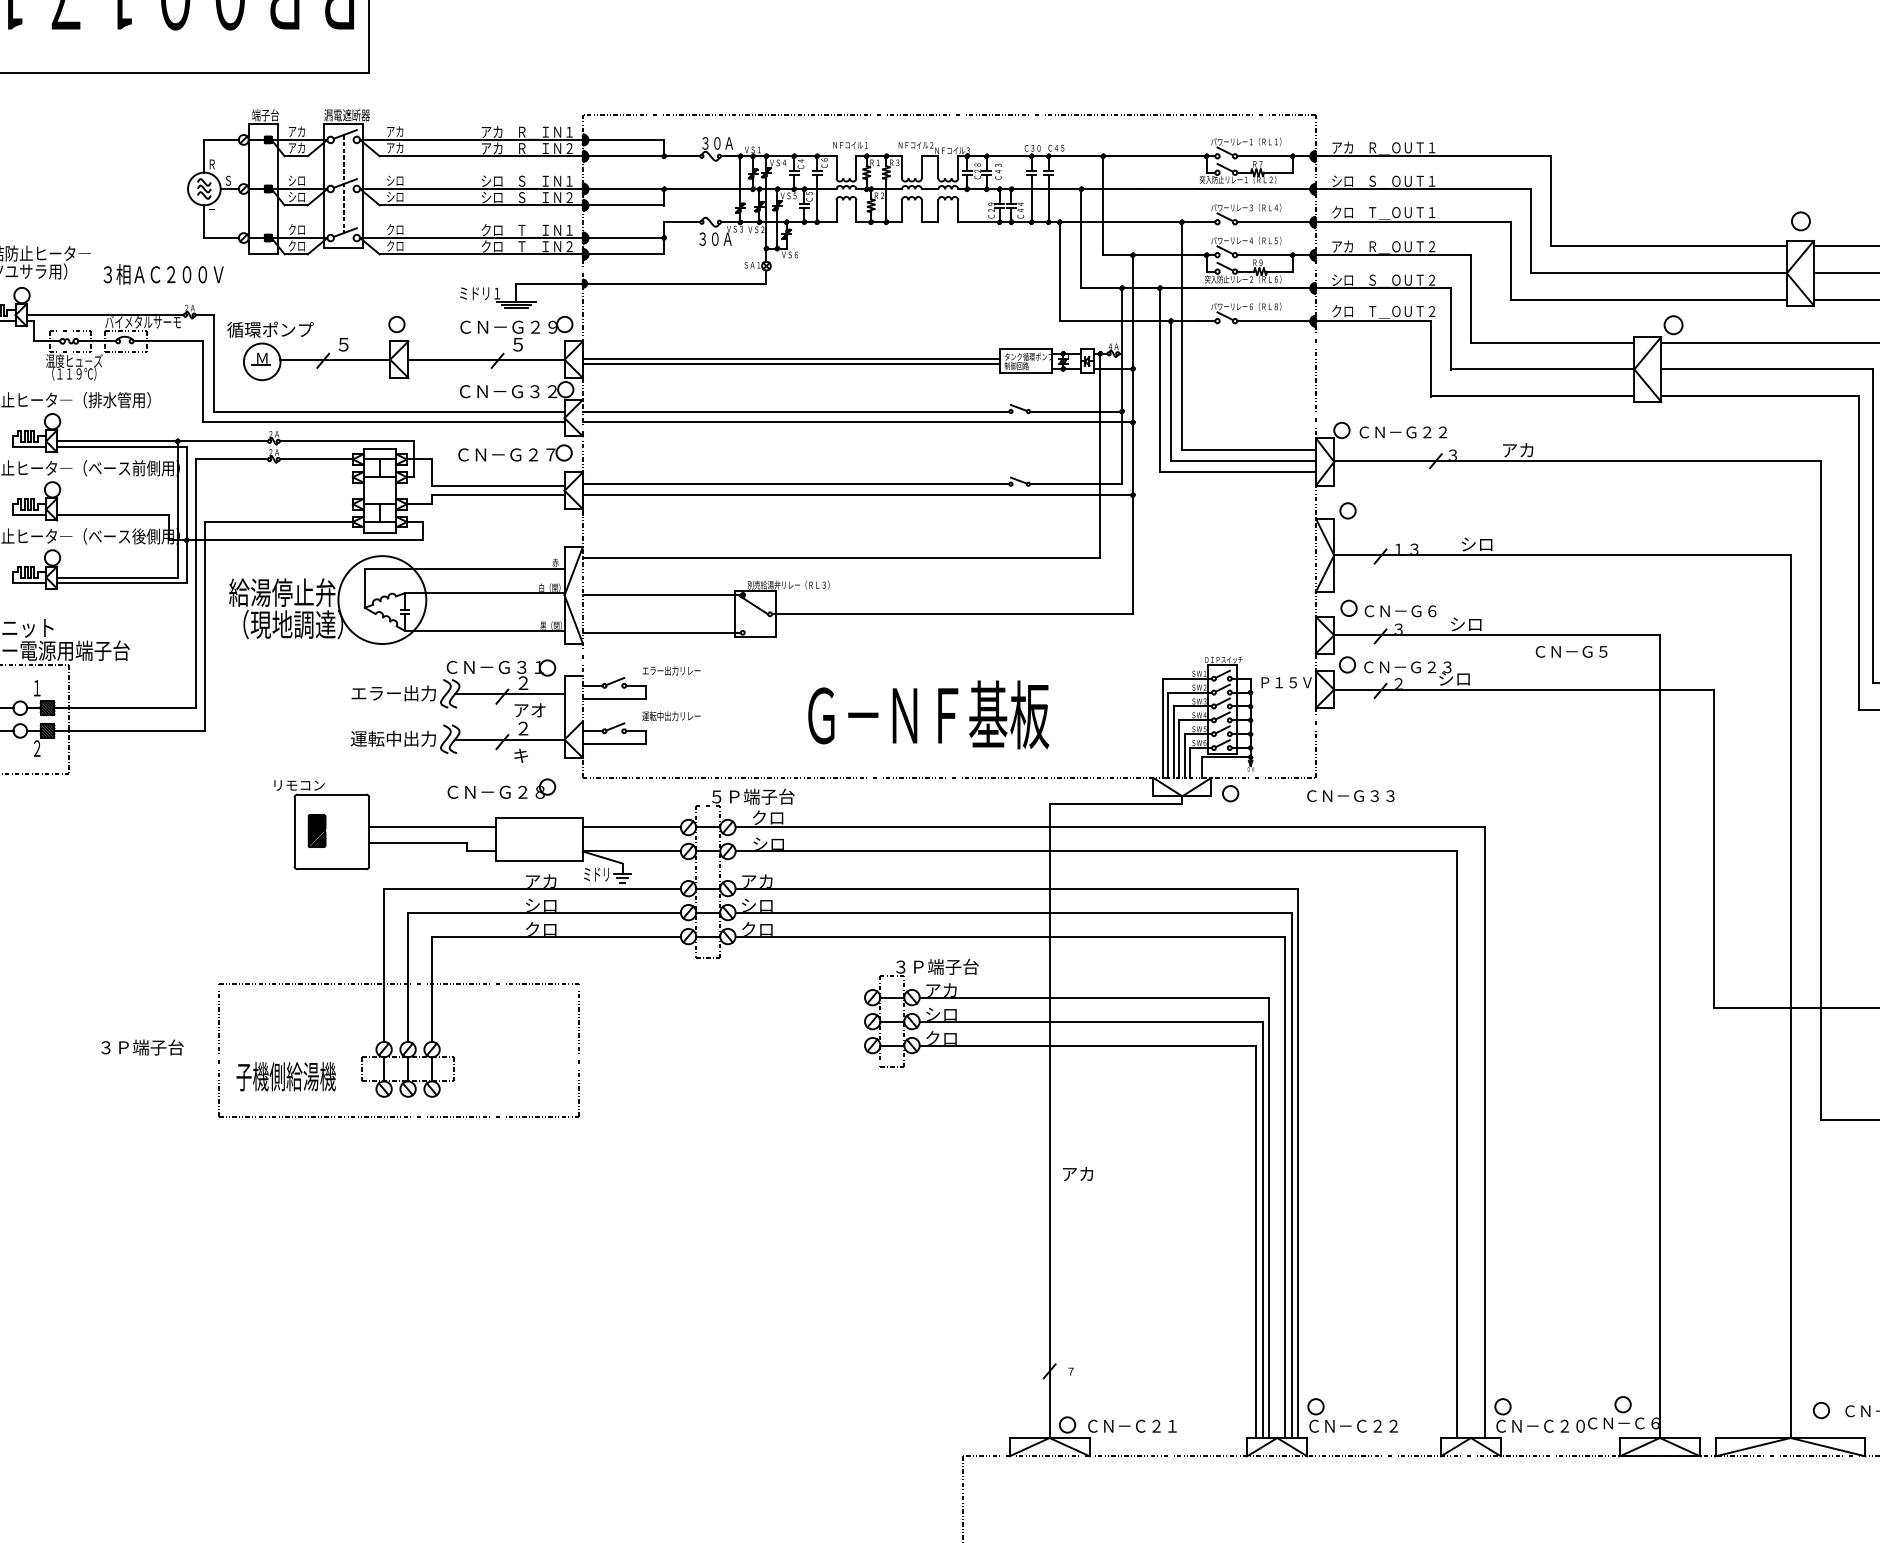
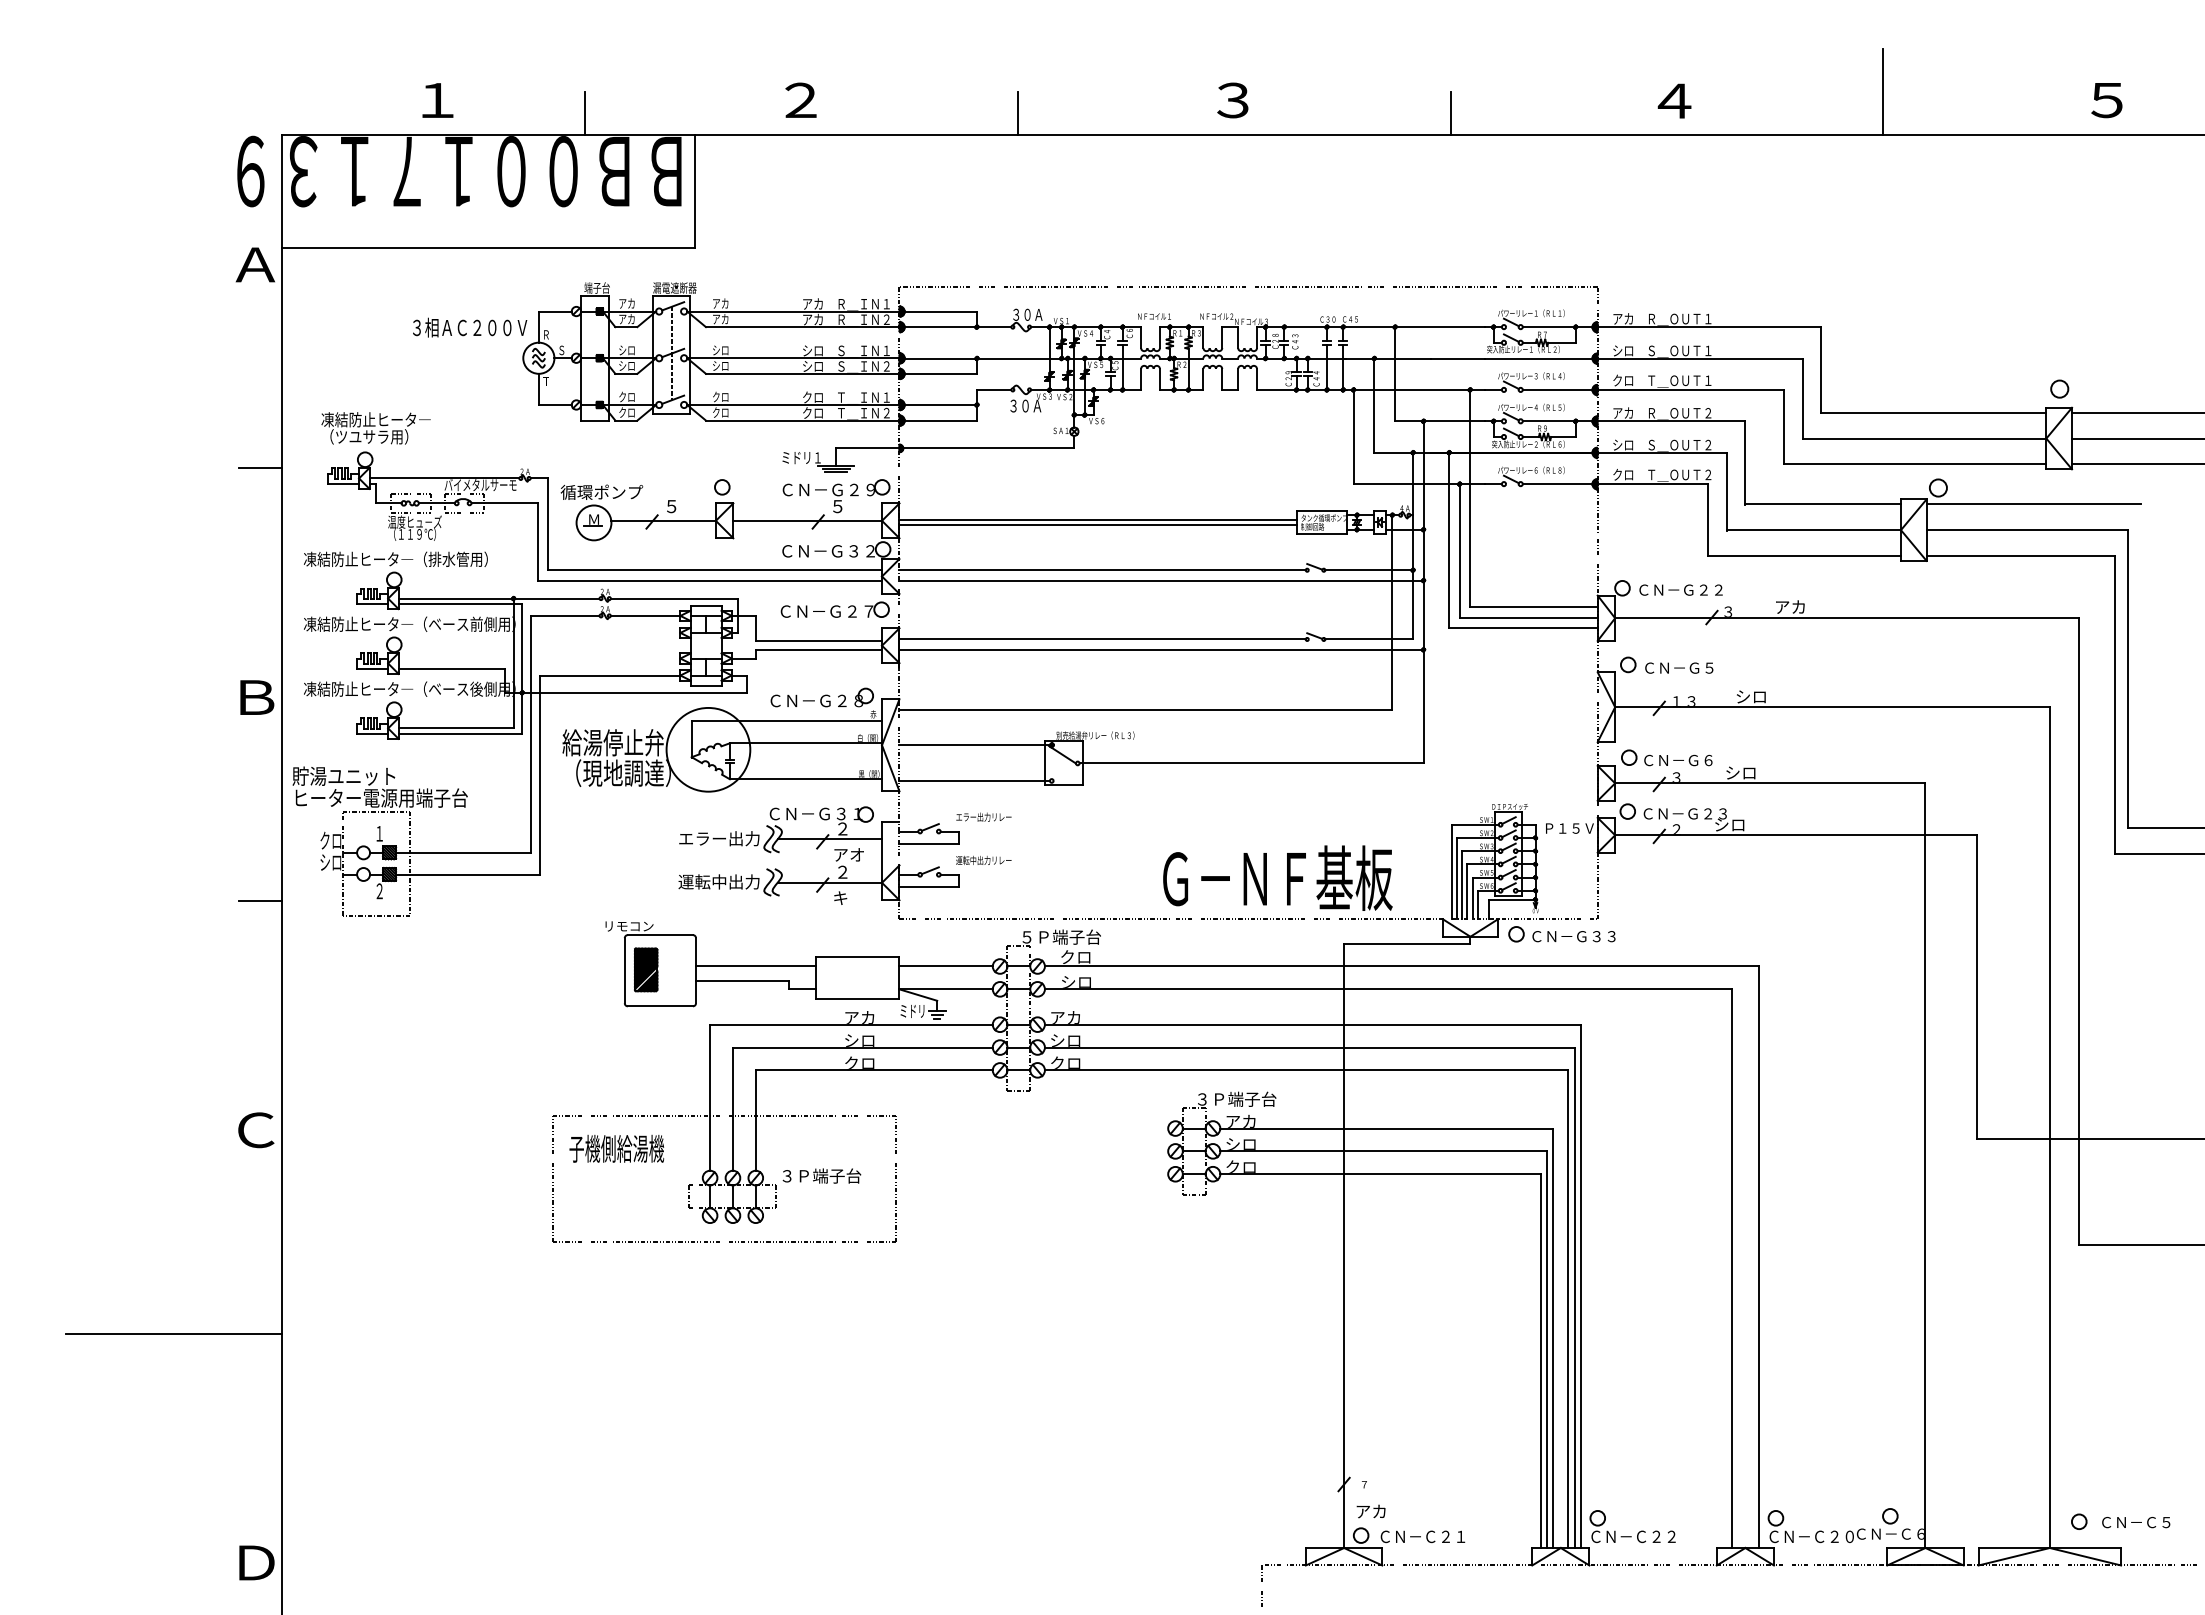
text: (164, 274) -> (470, 327), moved
text: (1571, 651) -> (1679, 667), moved
text: (928, 714) -> (1277, 877), moved
part: (501, 788) -> (821, 697), moved
text: (1350, 796) -> (1573, 936), moved
part: (317, 830) -> (646, 969), size x1.43
text: (142, 1046) -> (821, 1175), moved
text: (285, 1076) -> (616, 1148), moved
text: (1077, 1173) -> (1370, 1511), moved

